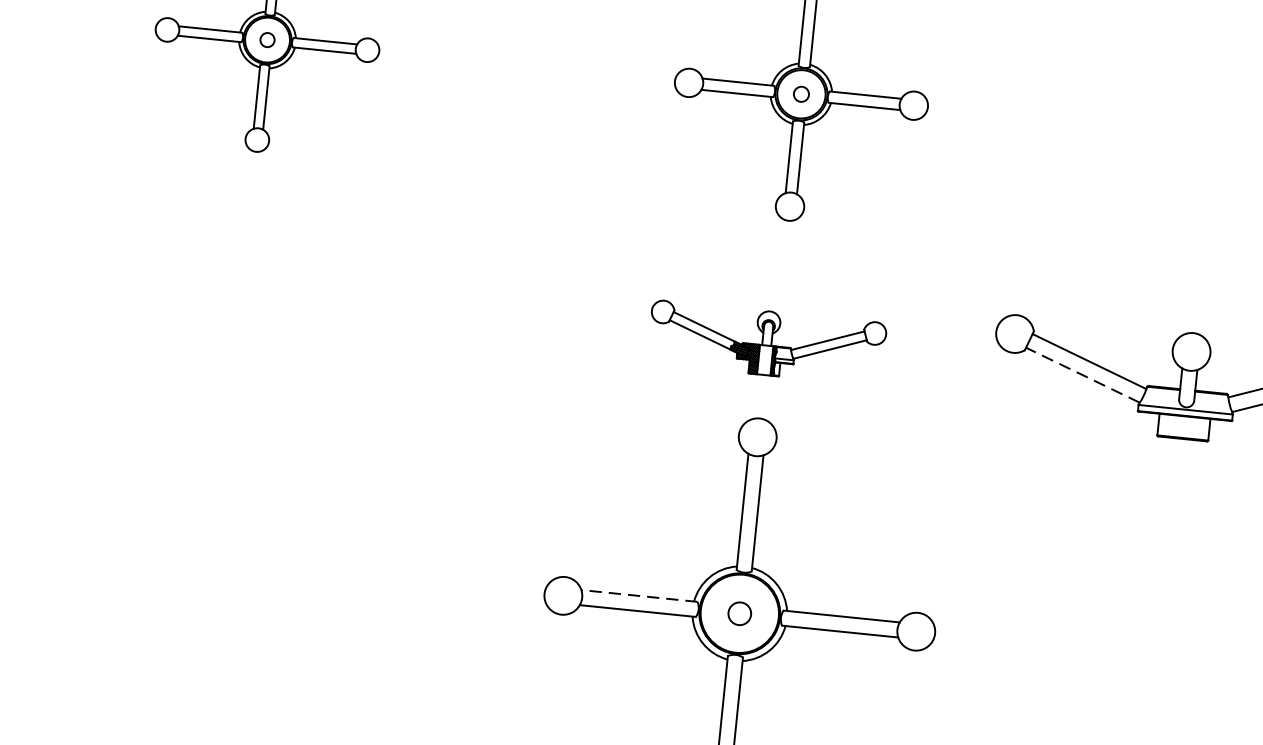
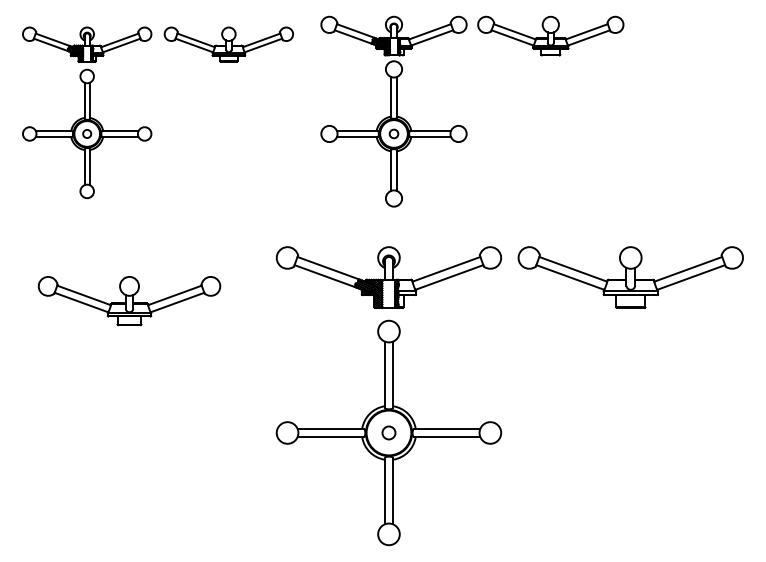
part: (311, 339) -> (129, 301), added
part: (766, 343) -> (388, 277), size x1.67
line: (1081, 375) -> (569, 277), dashed -> solid
line: (638, 595) -> (330, 428), dashed -> solid

